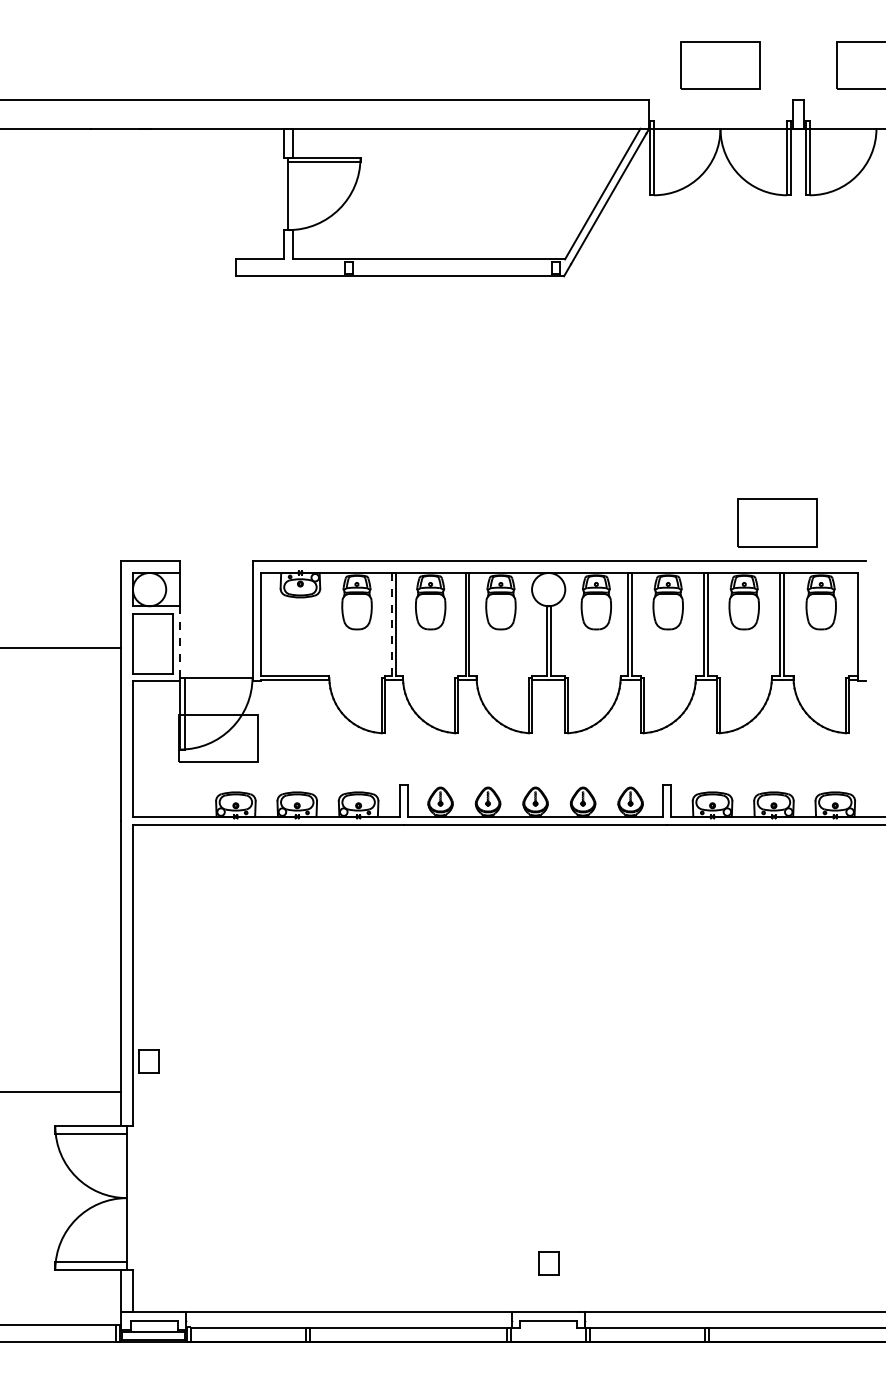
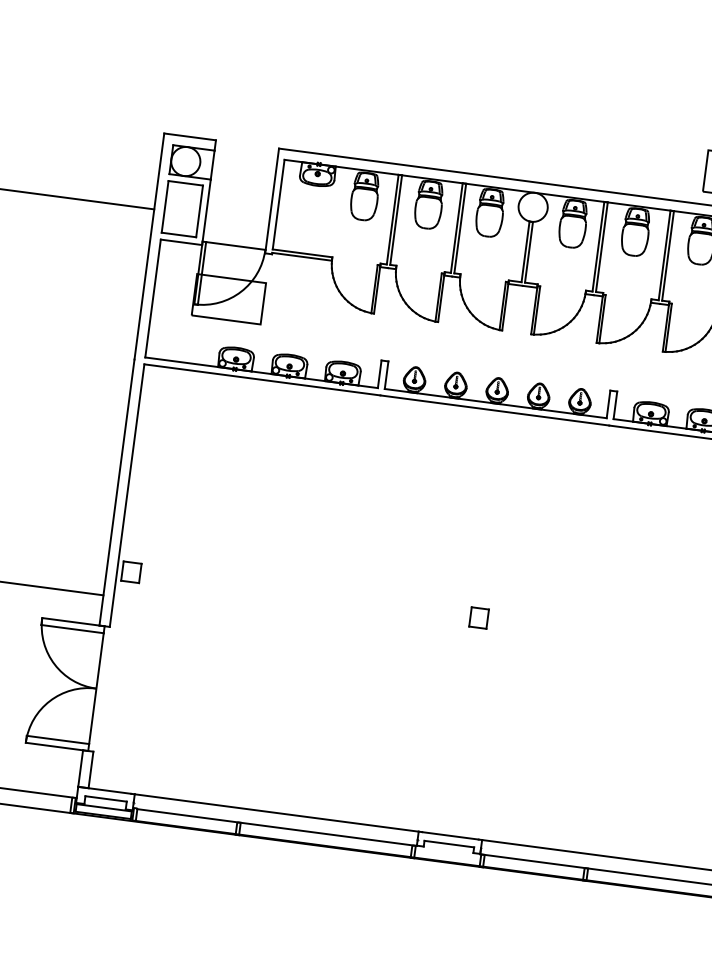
line: (391, 623) -> (392, 218), dashed -> solid
line: (180, 643) -> (206, 212), dashed -> solid
part: (548, 1263) -> (478, 618), moved

